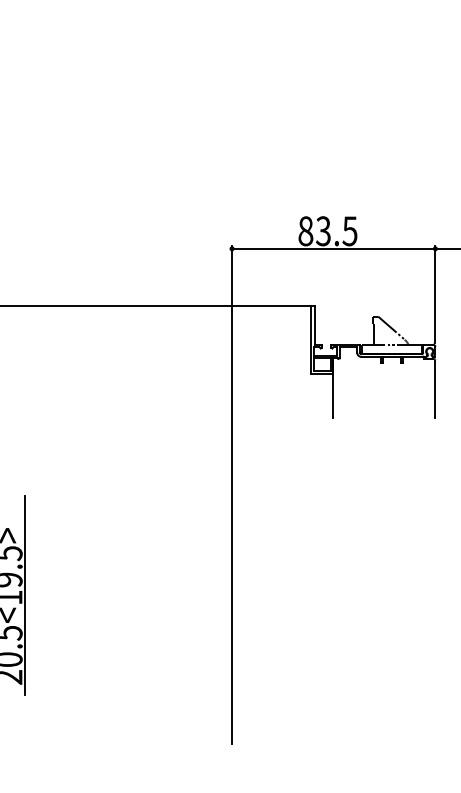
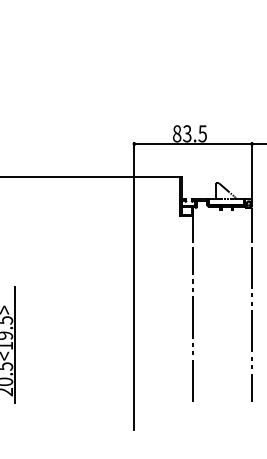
line: (332, 558) -> (192, 323), added
line: (436, 558) -> (252, 323), added

